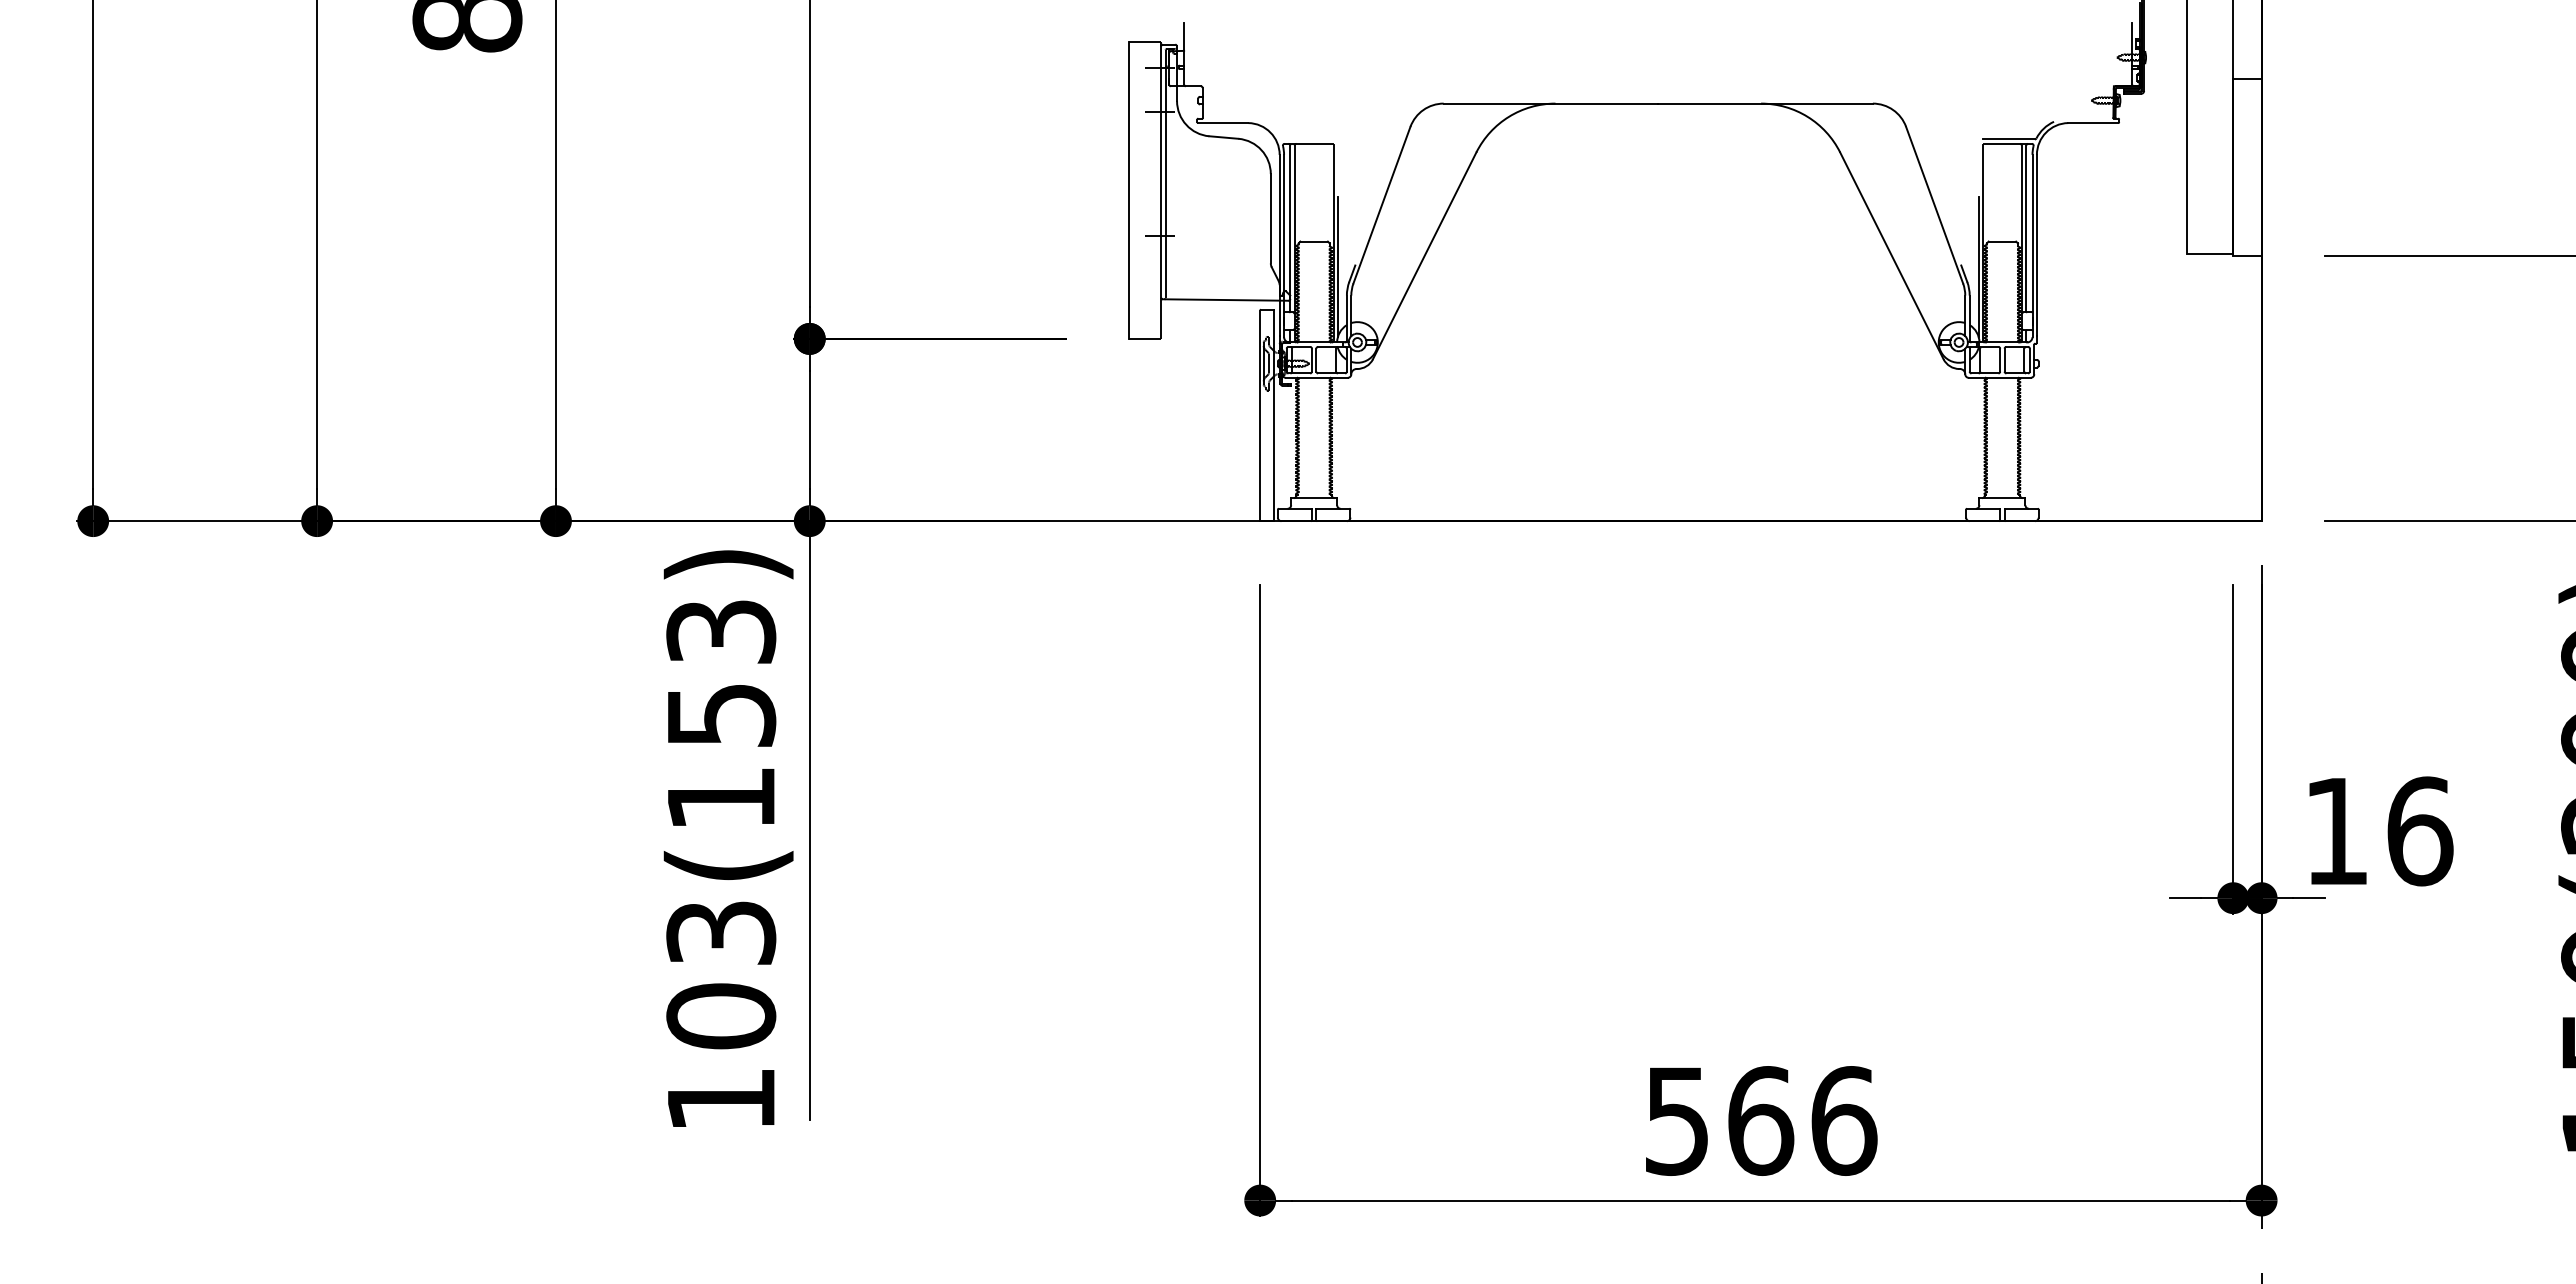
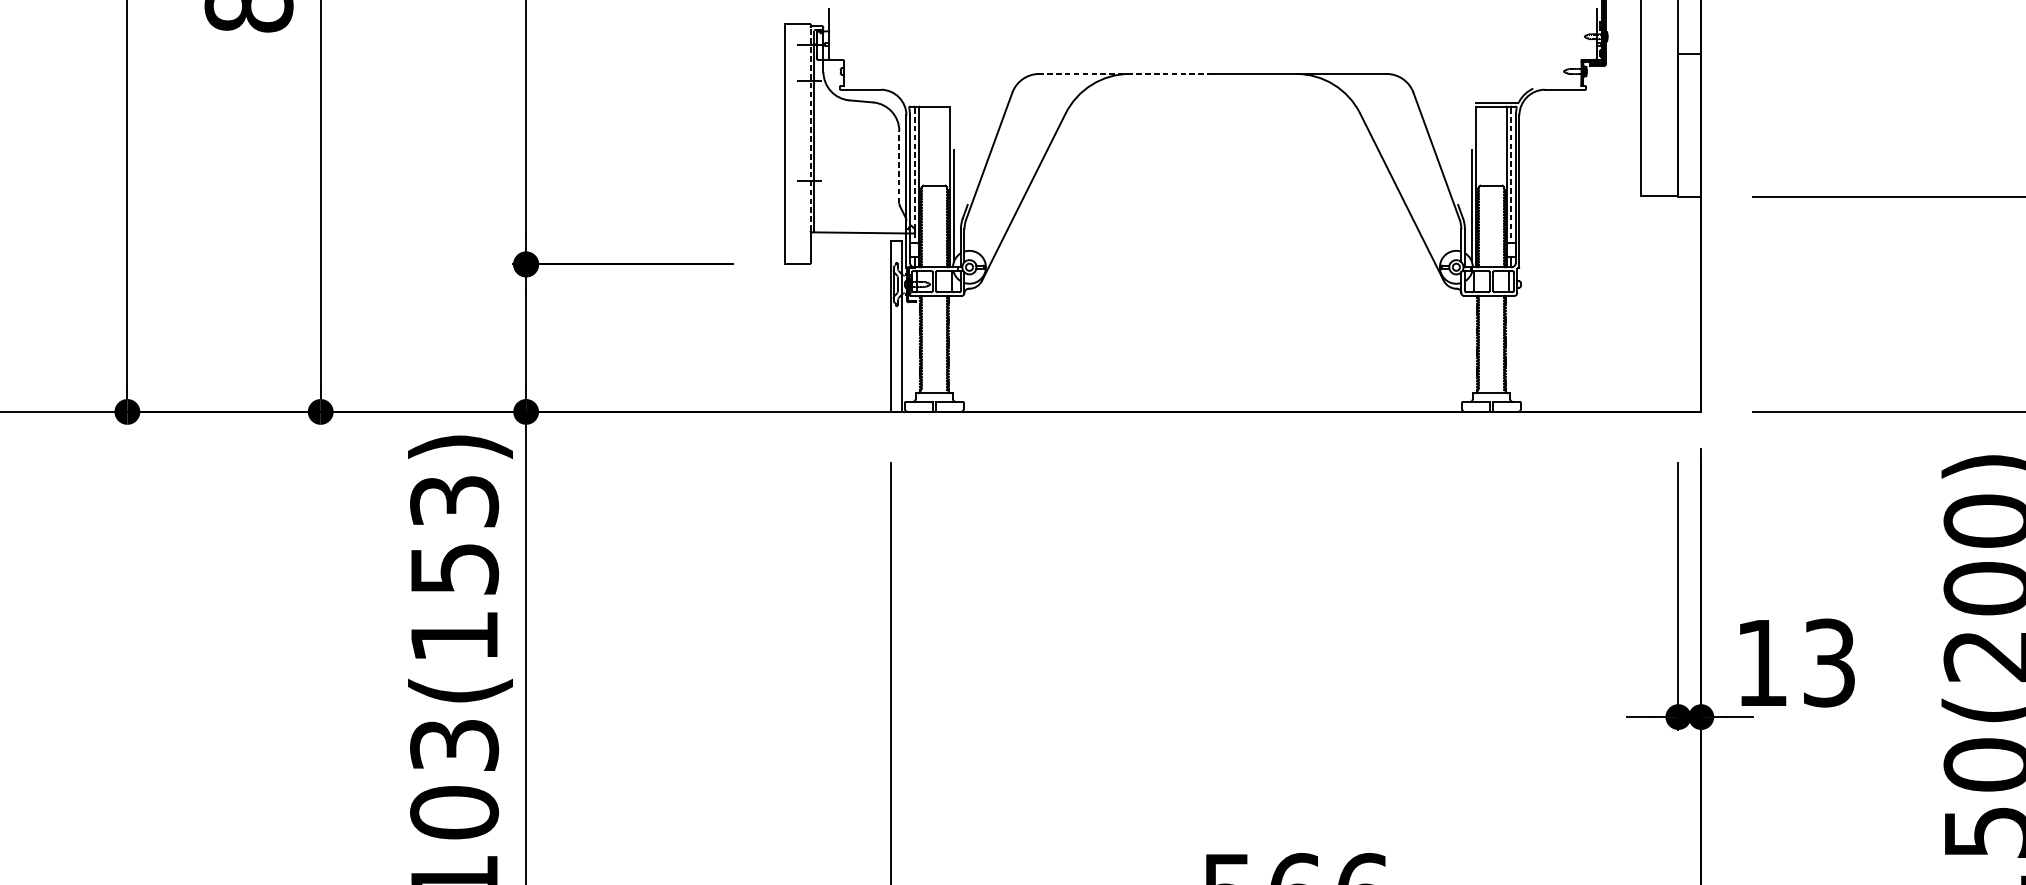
line: (1550, 103) -> (1125, 73), solid -> dashed
line: (1161, 172) -> (810, 129), solid -> dashed
line: (1270, 218) -> (899, 166), solid -> dashed
line: (1290, 228) -> (915, 175), solid -> dashed
line: (2026, 228) -> (1510, 175), solid -> dashed
text: (2420, 831) -> (1829, 663), 16 -> 13

